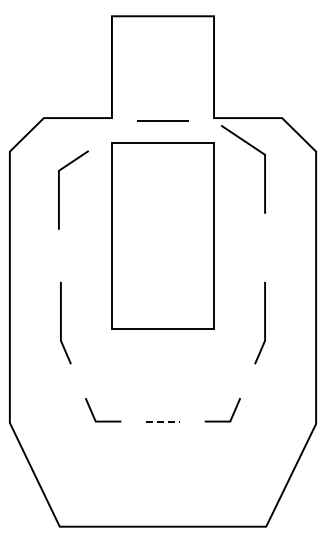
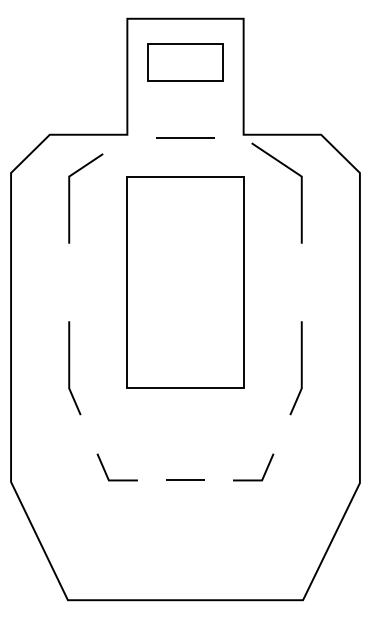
part: (162, 54) -> (184, 62), added
line: (59, 189) -> (69, 197), moved
part: (162, 235) -> (184, 282), moved
line: (163, 421) -> (186, 480), dashed -> solid

